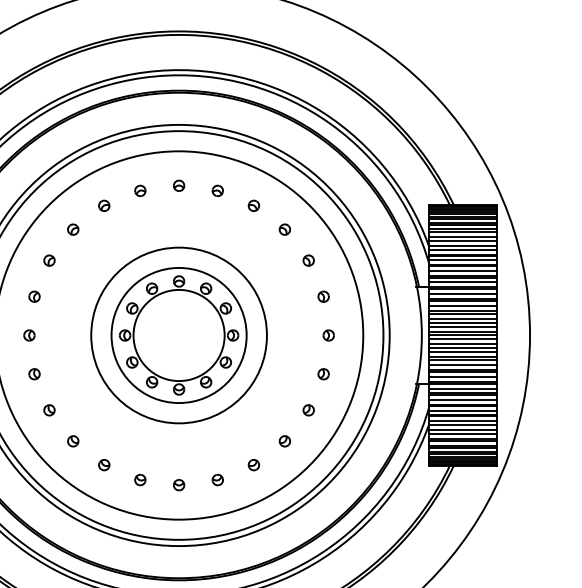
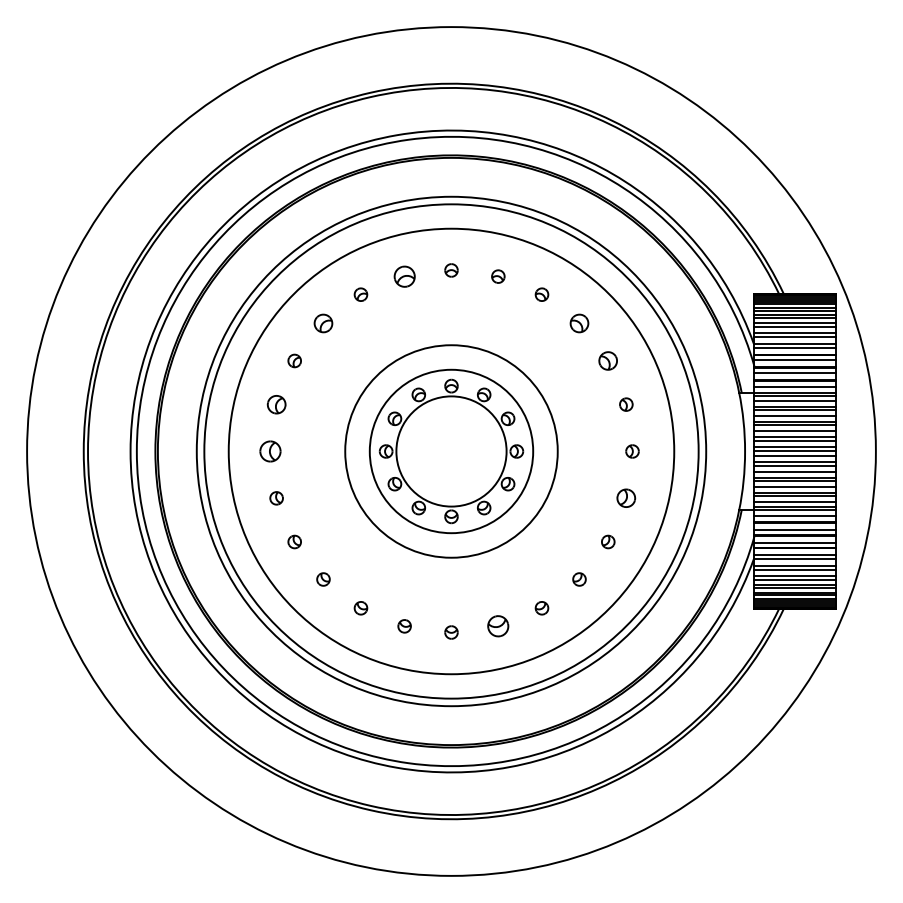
part: (140, 190) -> (404, 276), size x1.6
part: (73, 229) -> (323, 323), size x1.4
part: (284, 229) -> (579, 323), size x1.4
part: (308, 260) -> (608, 360), size x1.4
part: (34, 296) -> (276, 404), size x1.4
part: (29, 335) -> (270, 451), size x1.6
part: (323, 374) -> (626, 498), size x1.4
part: (217, 480) -> (498, 626), size x1.6

